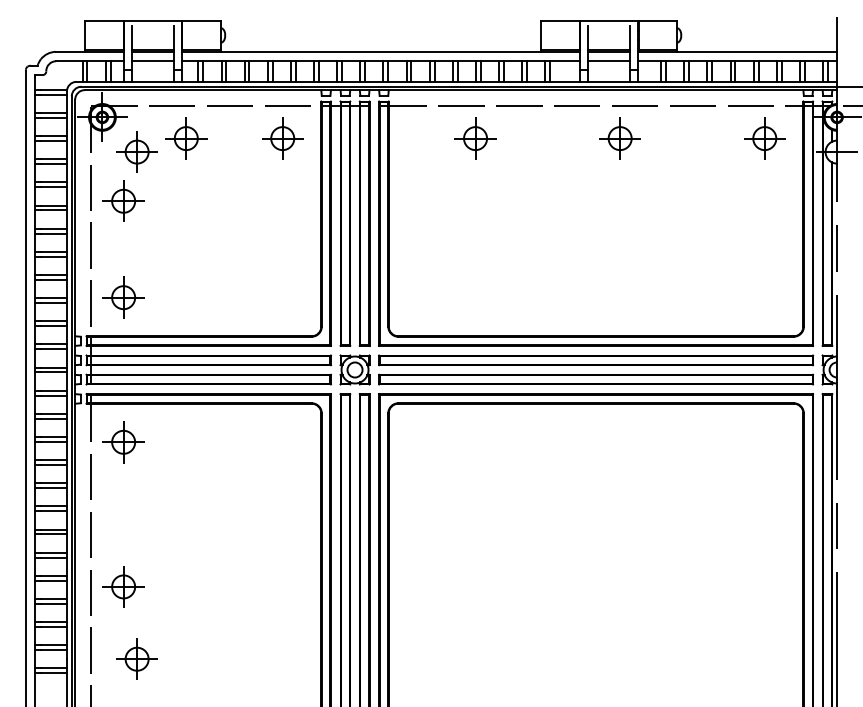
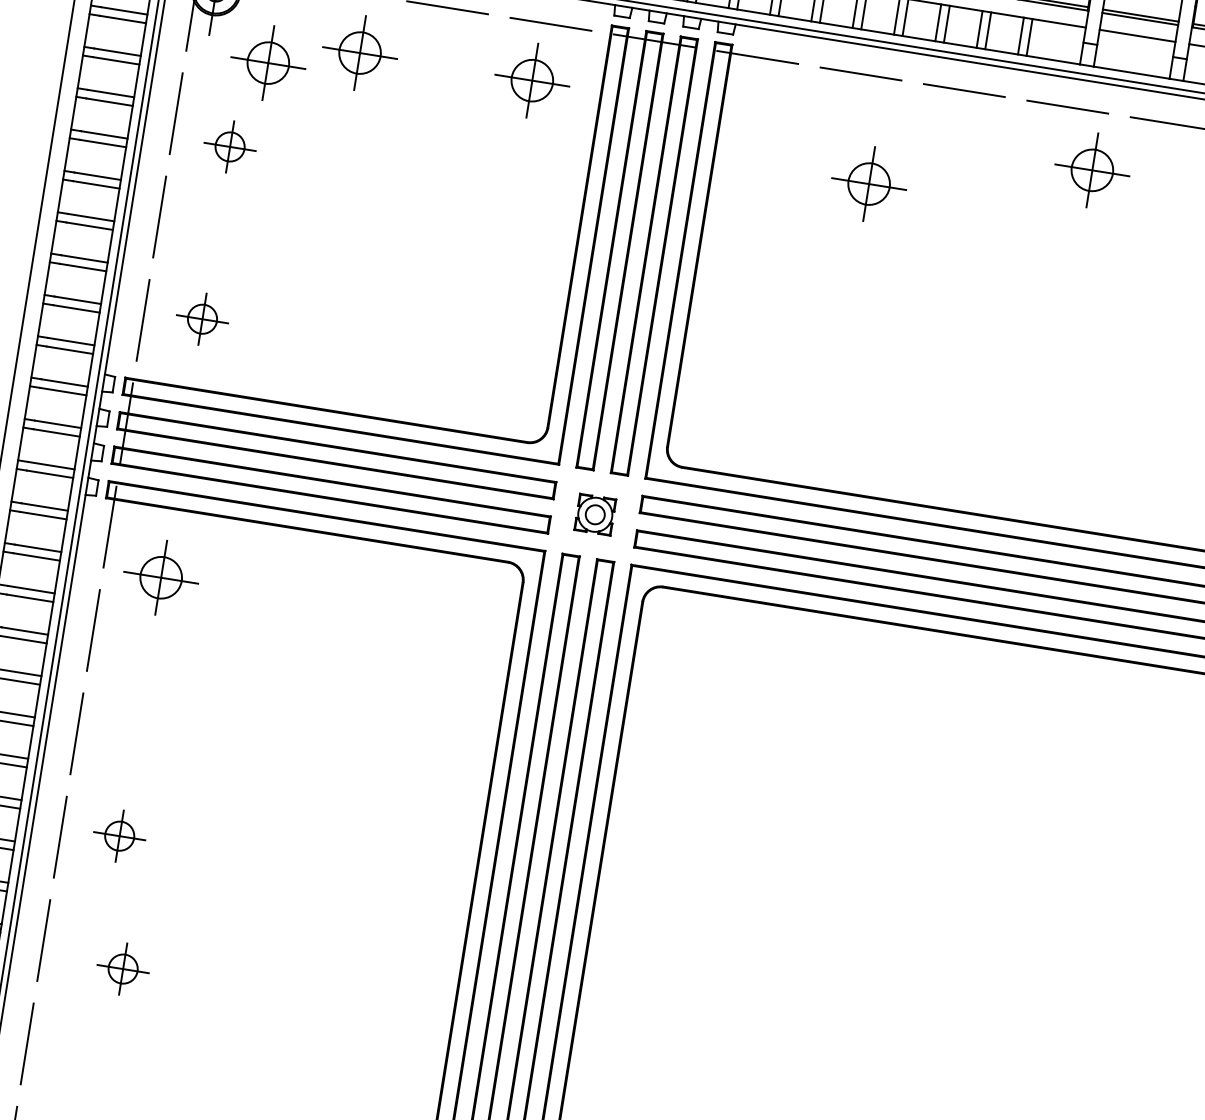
part: (475, 138) -> (869, 183), moved
part: (619, 138) -> (1091, 169), moved
part: (123, 200) -> (230, 145), size x0.7
part: (123, 297) -> (202, 318), size x0.7
part: (354, 369) -> (594, 513), size x0.7
part: (123, 586) -> (119, 835), size x0.7
part: (136, 658) -> (122, 967), size x0.7

